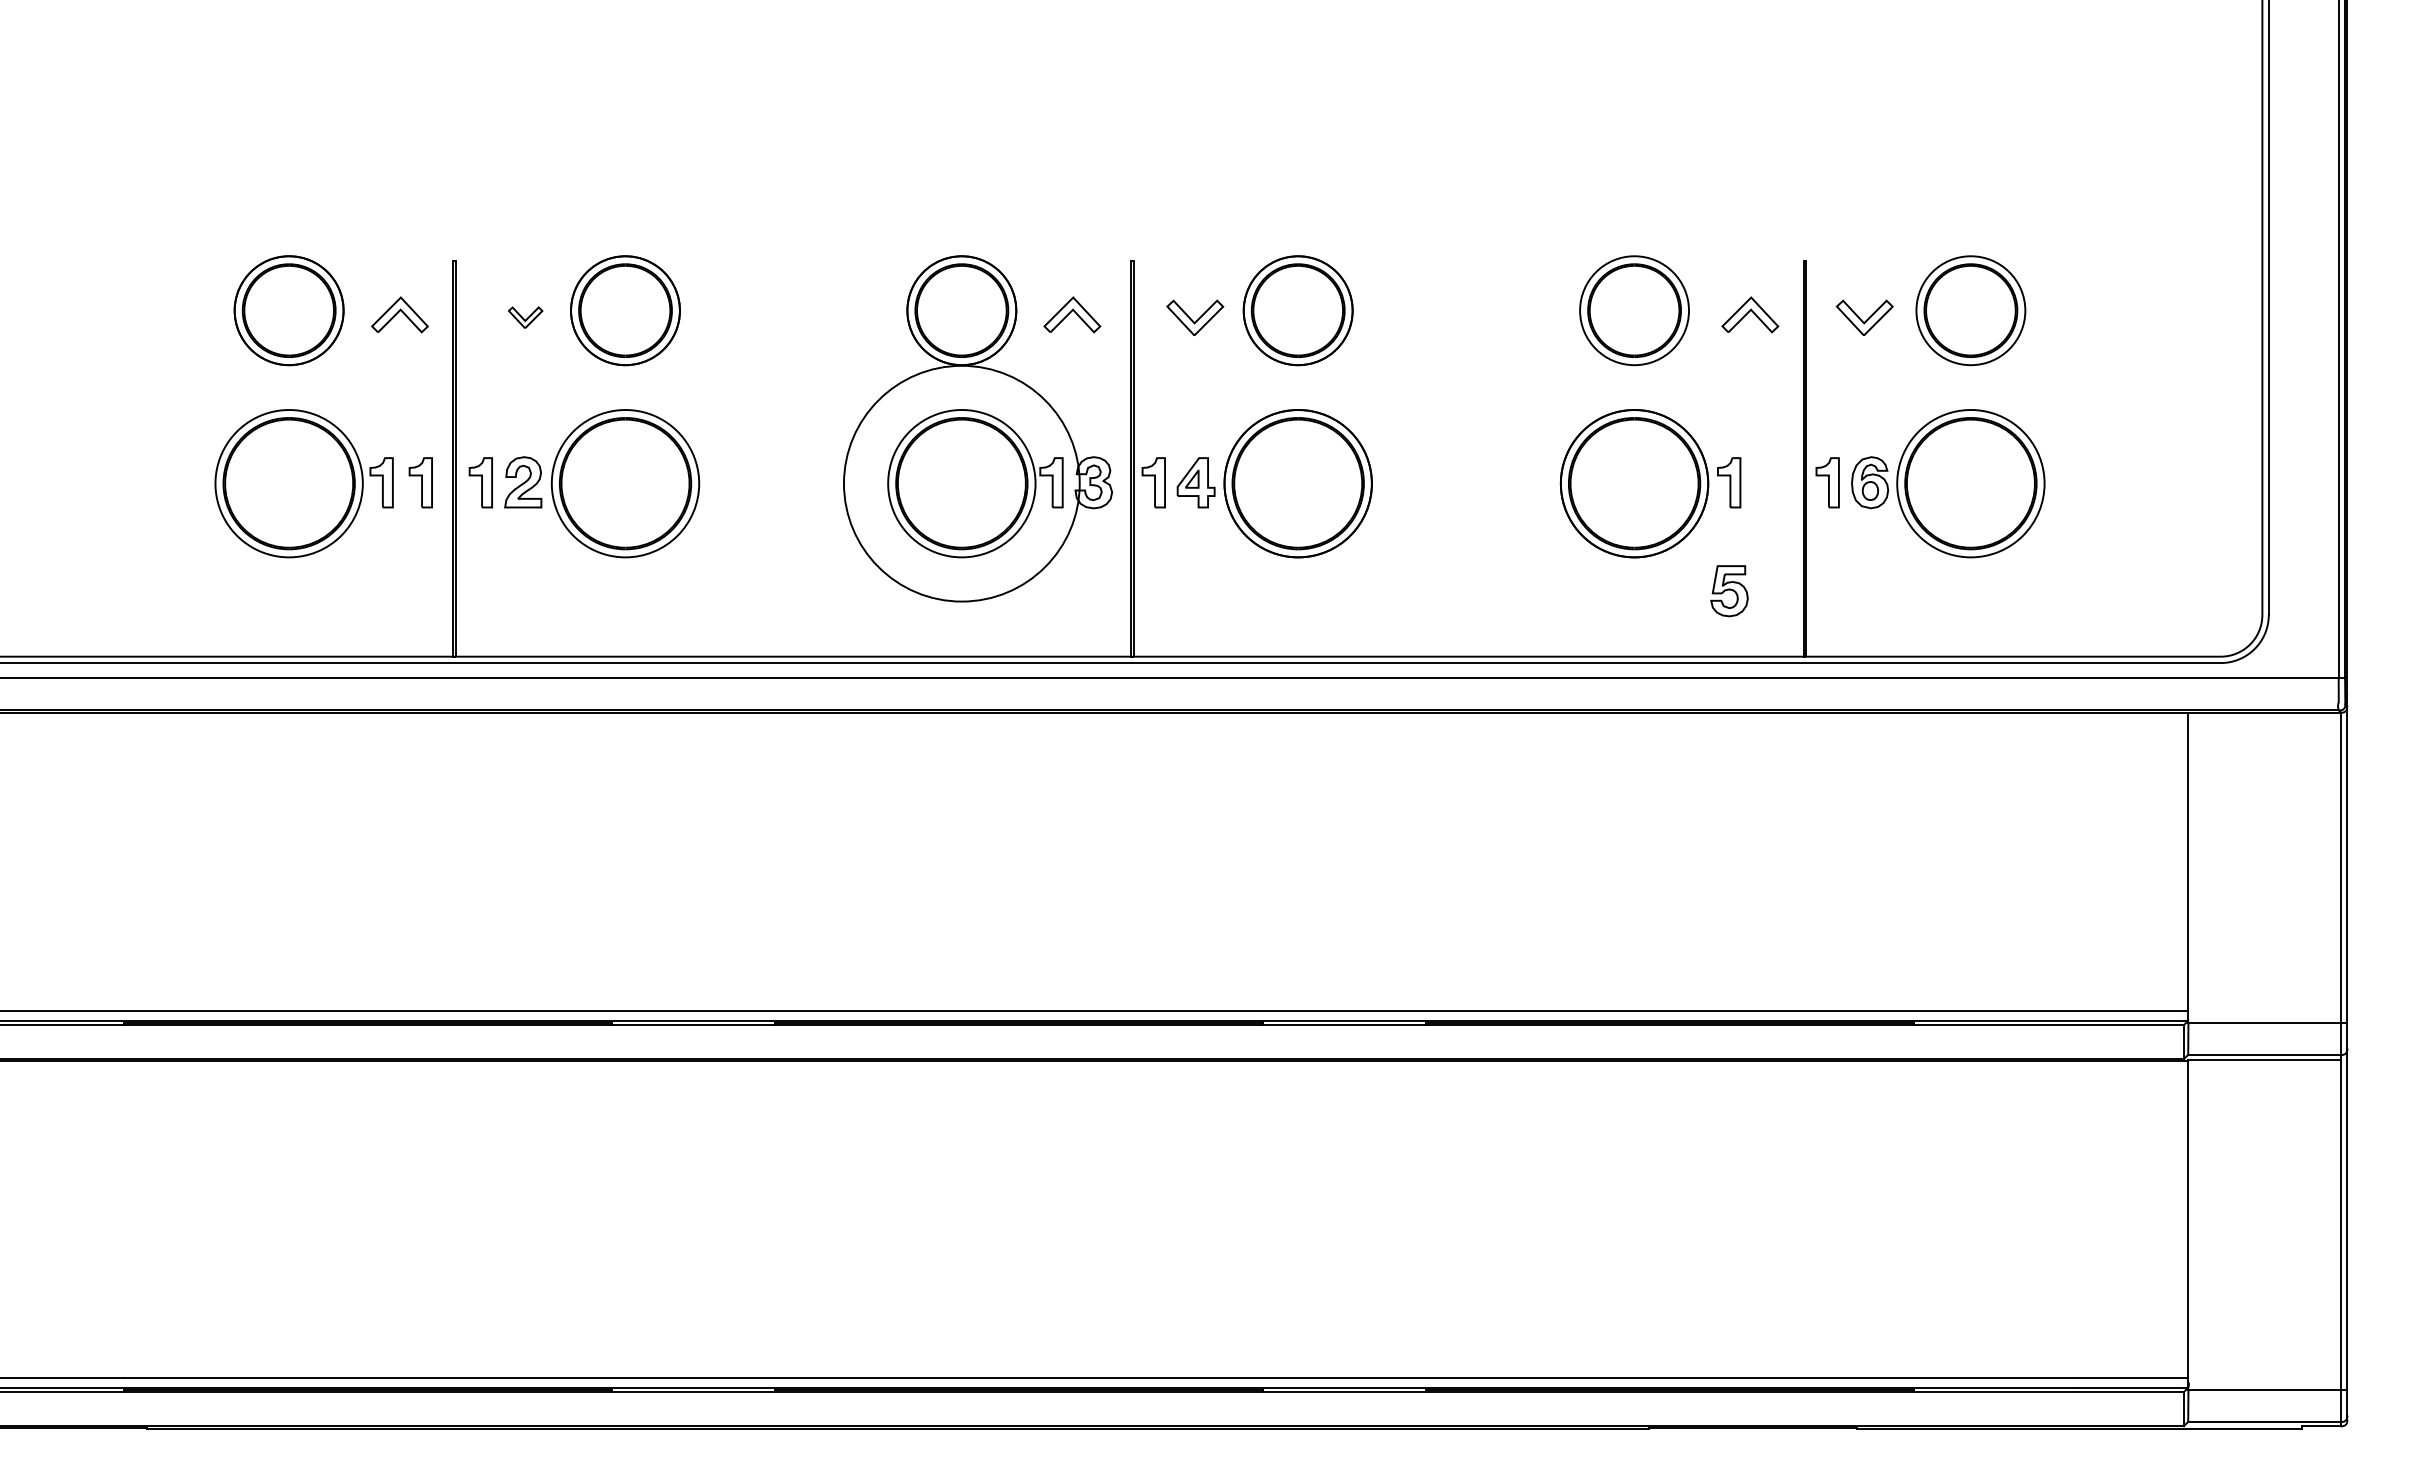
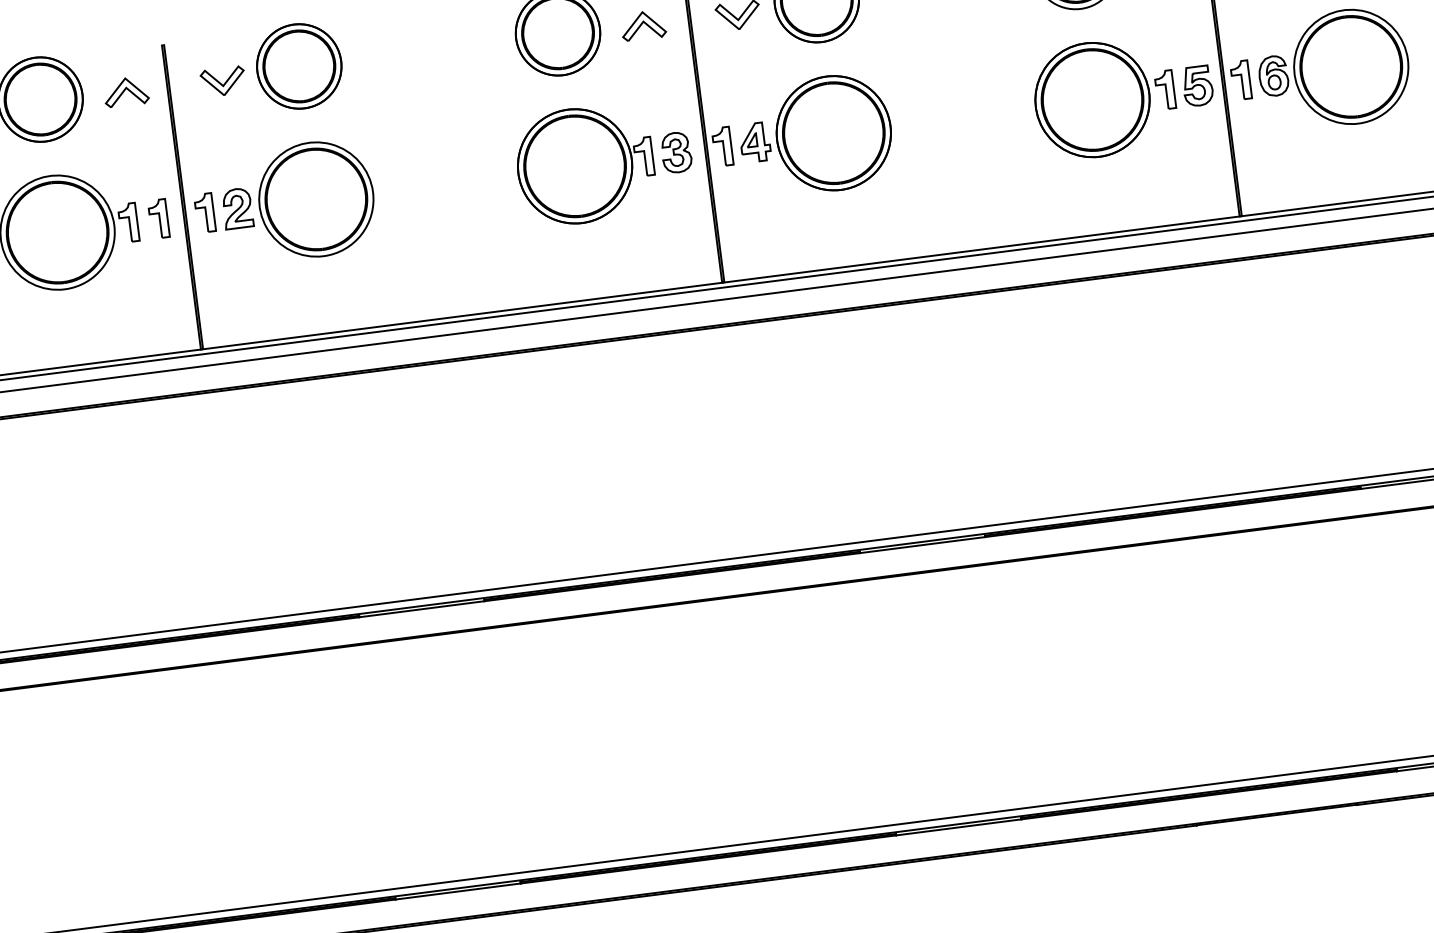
part: (525, 317) -> (223, 81), size x1.67
circle: (961, 483) -> (574, 166), size x0.62
part: (1729, 591) -> (1197, 86), moved

